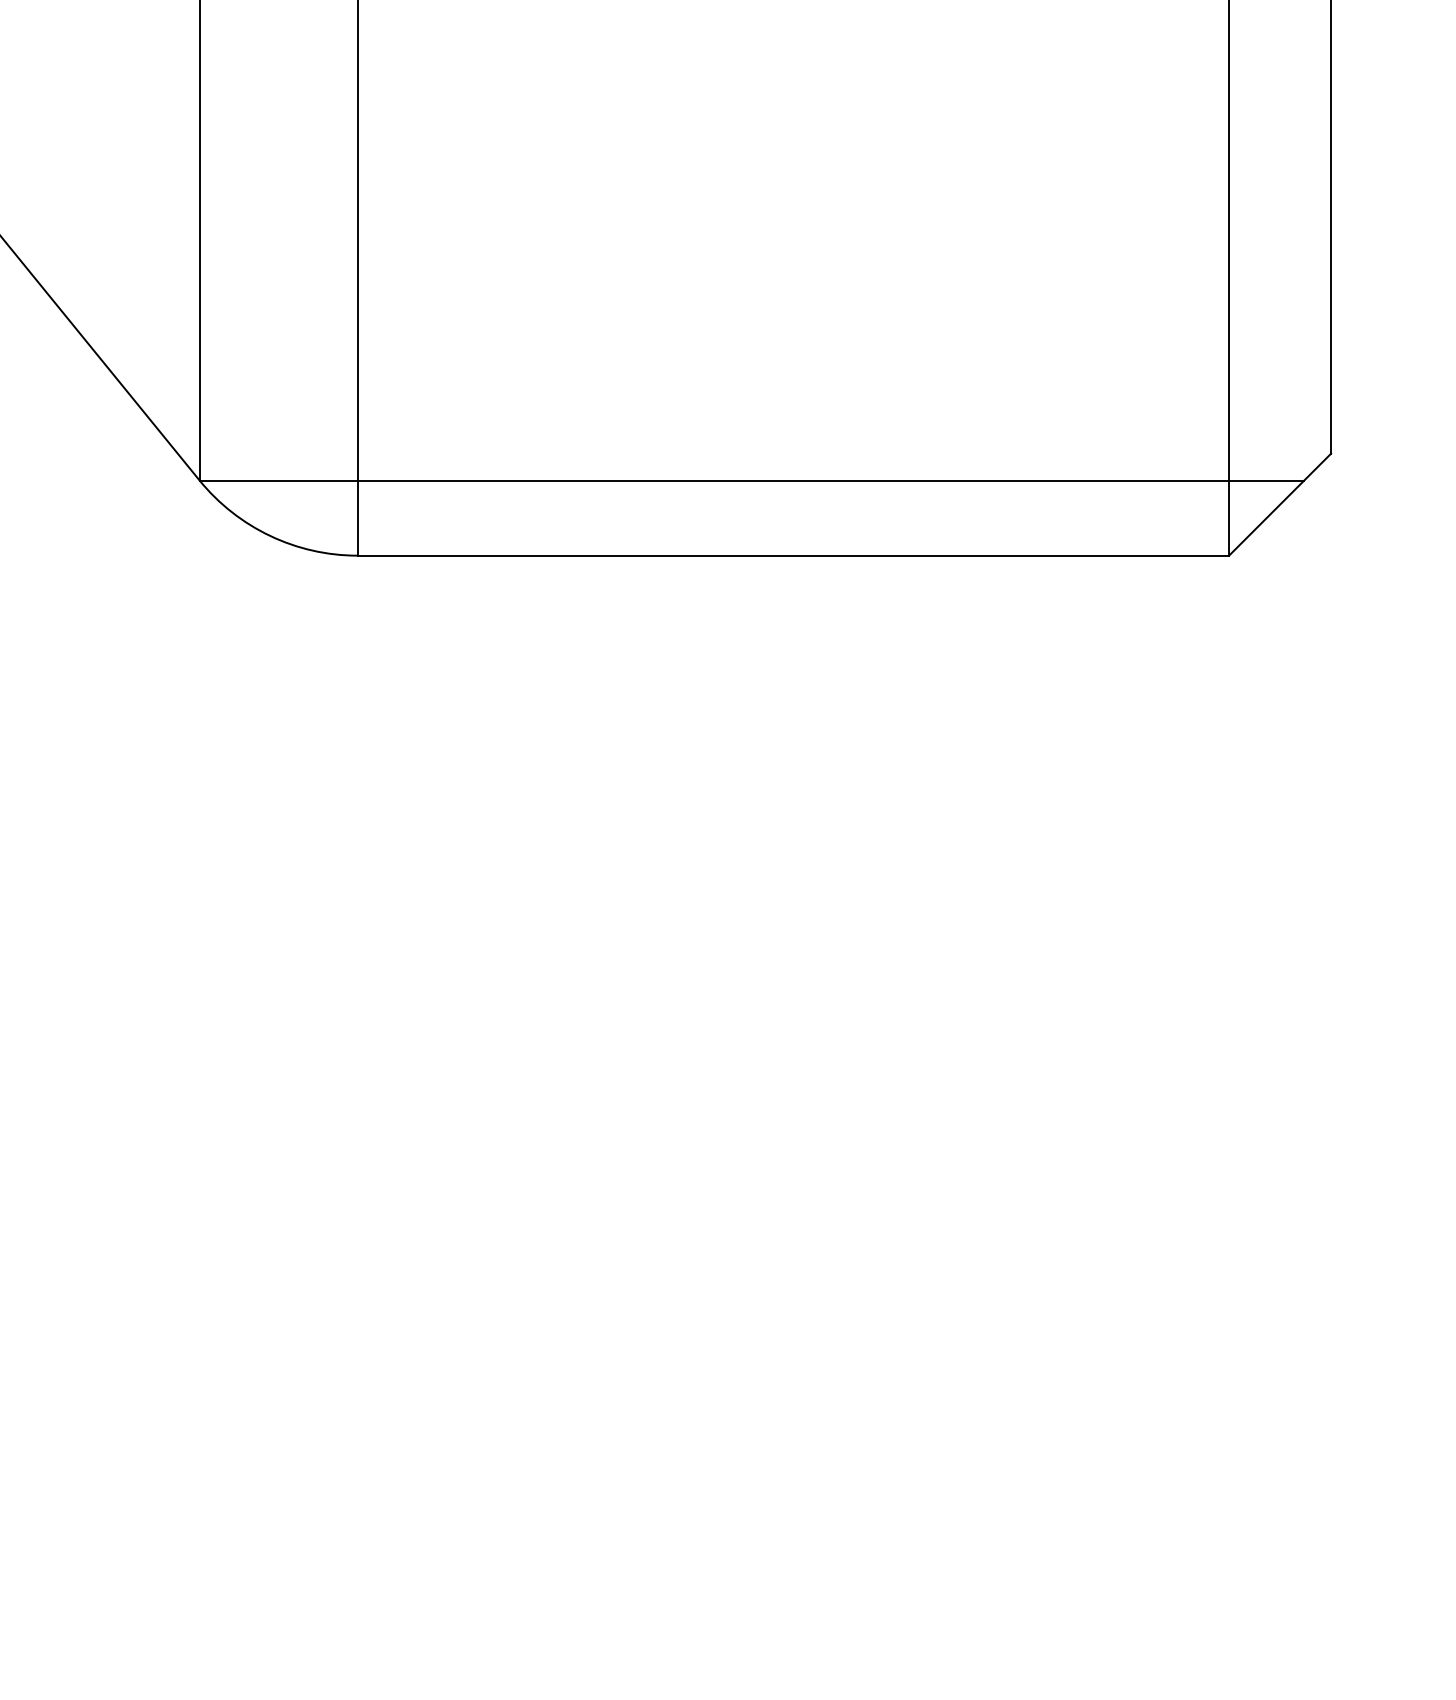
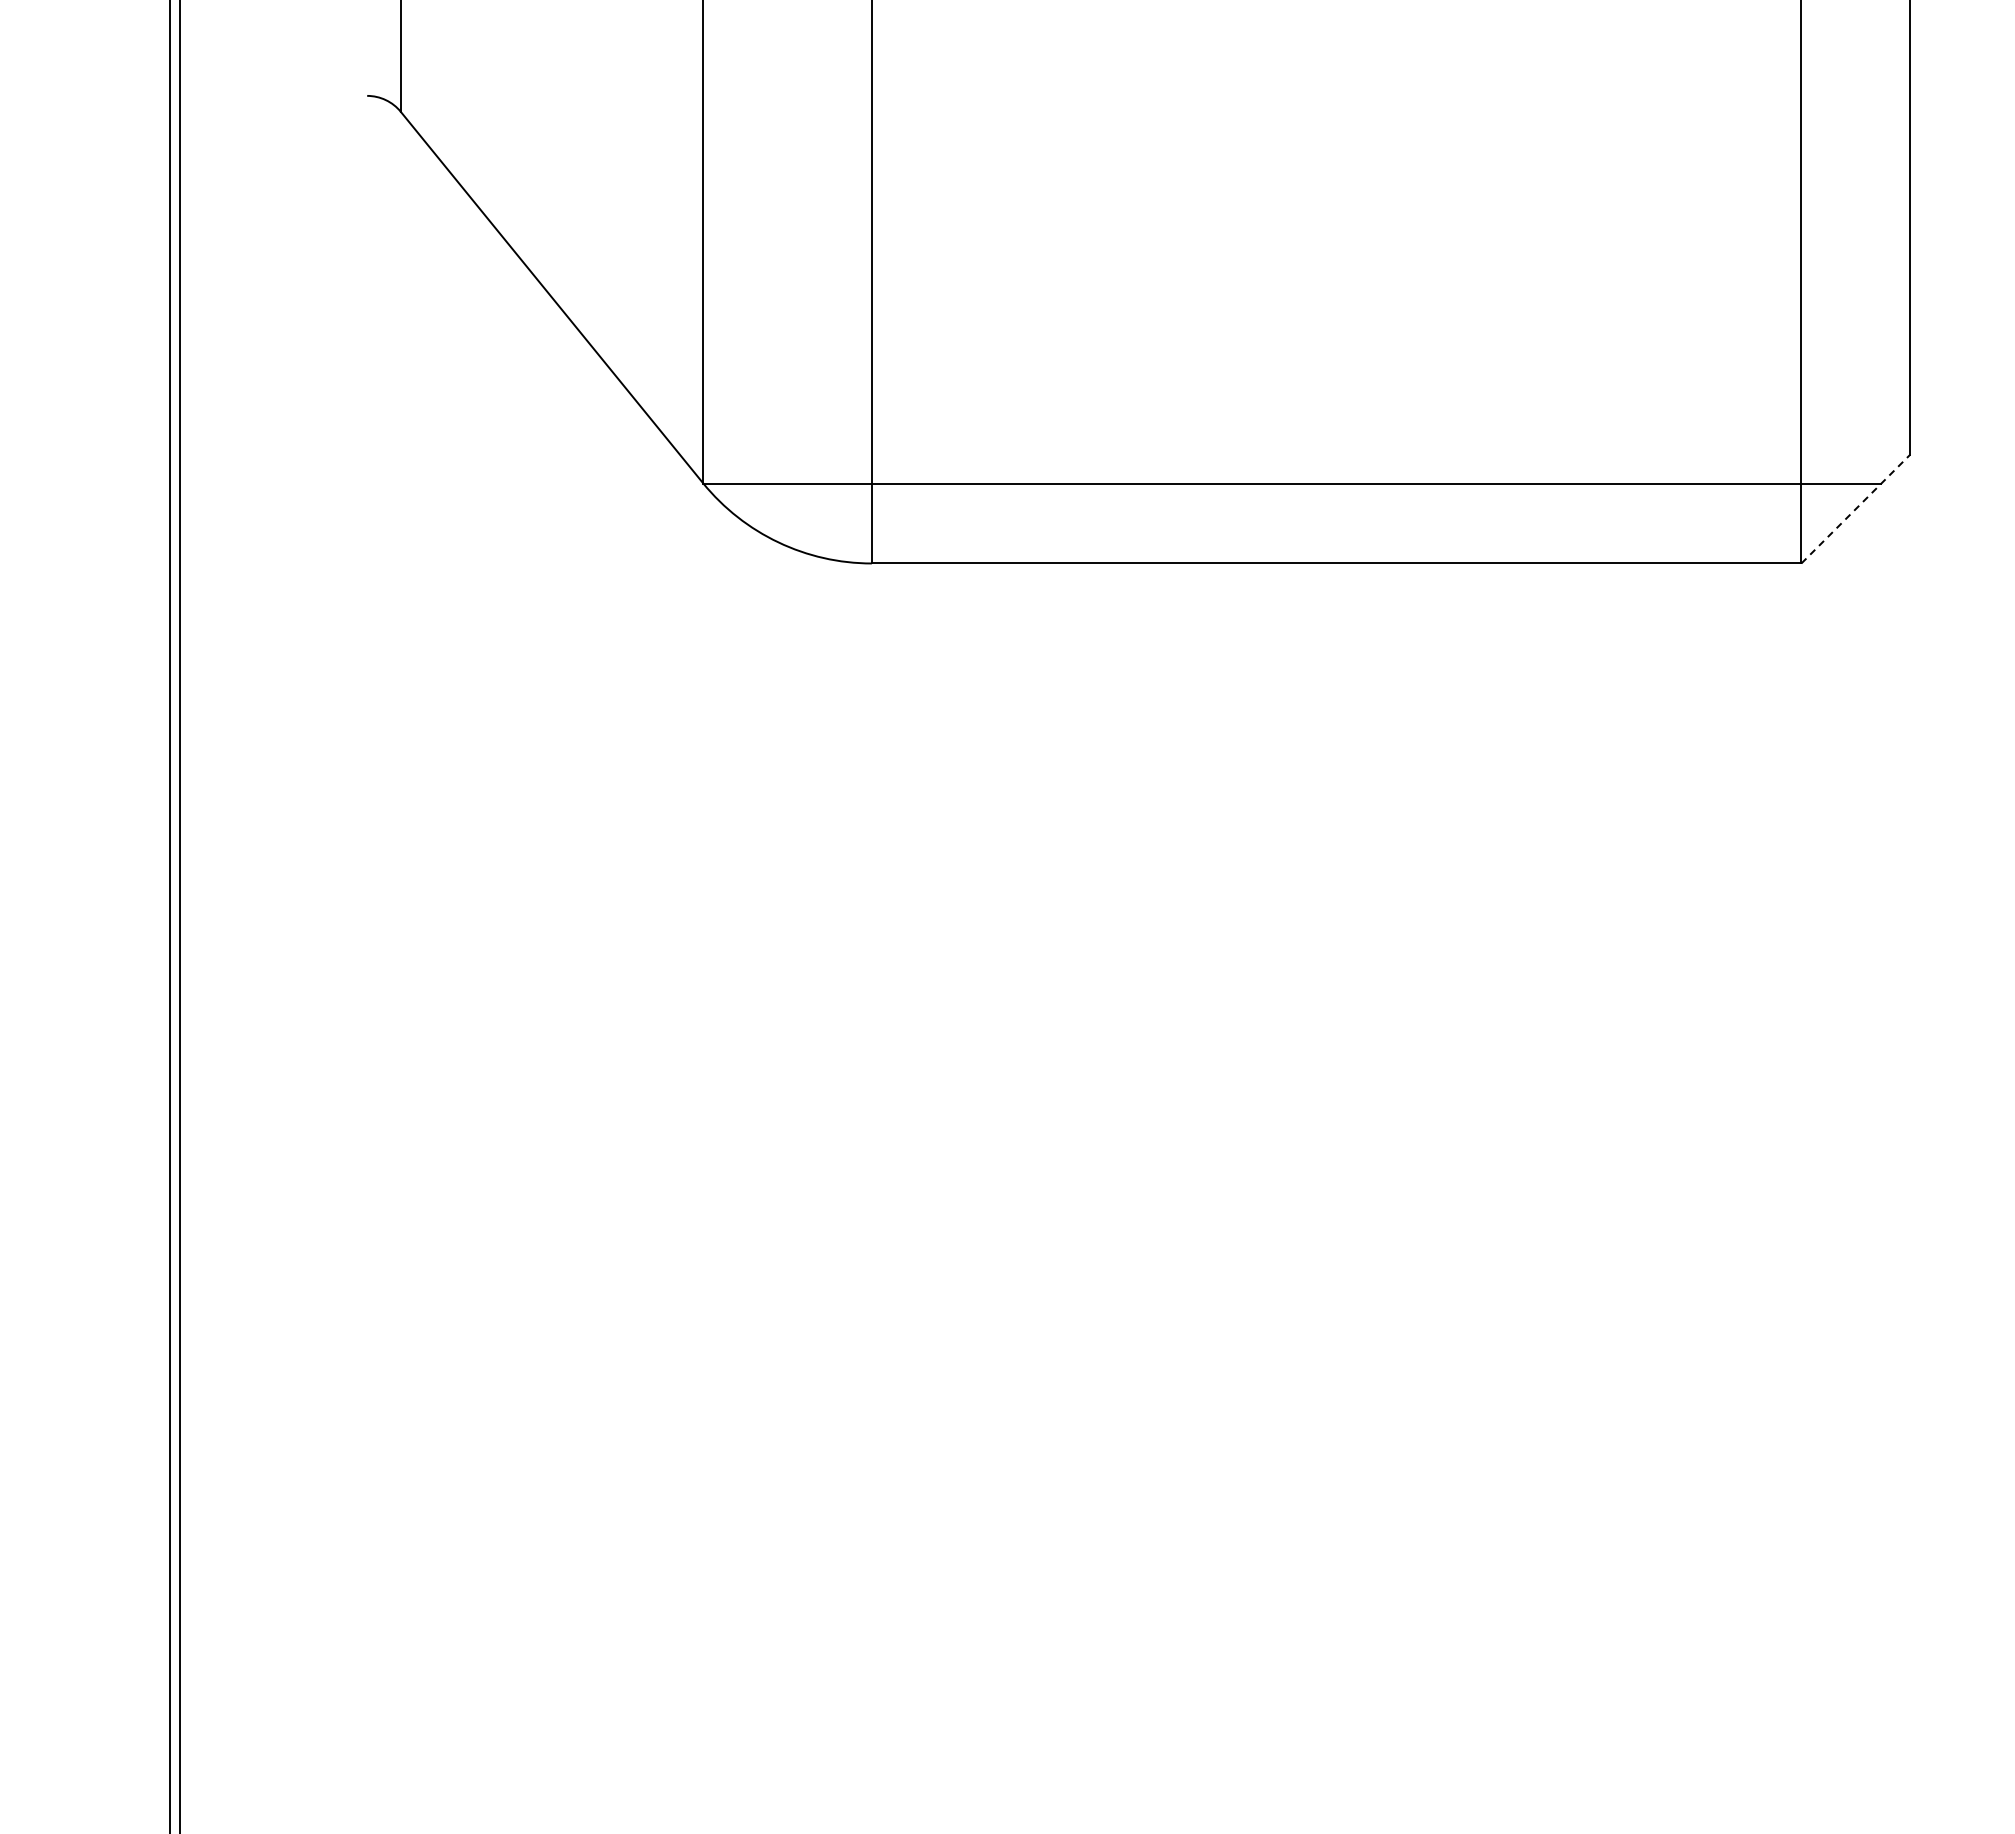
line: (1279, 505) -> (1855, 509), solid -> dashed

